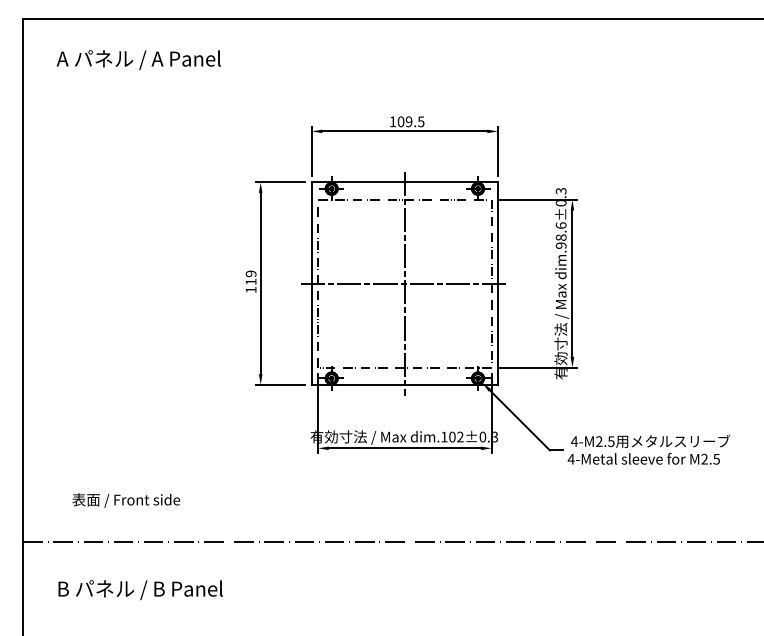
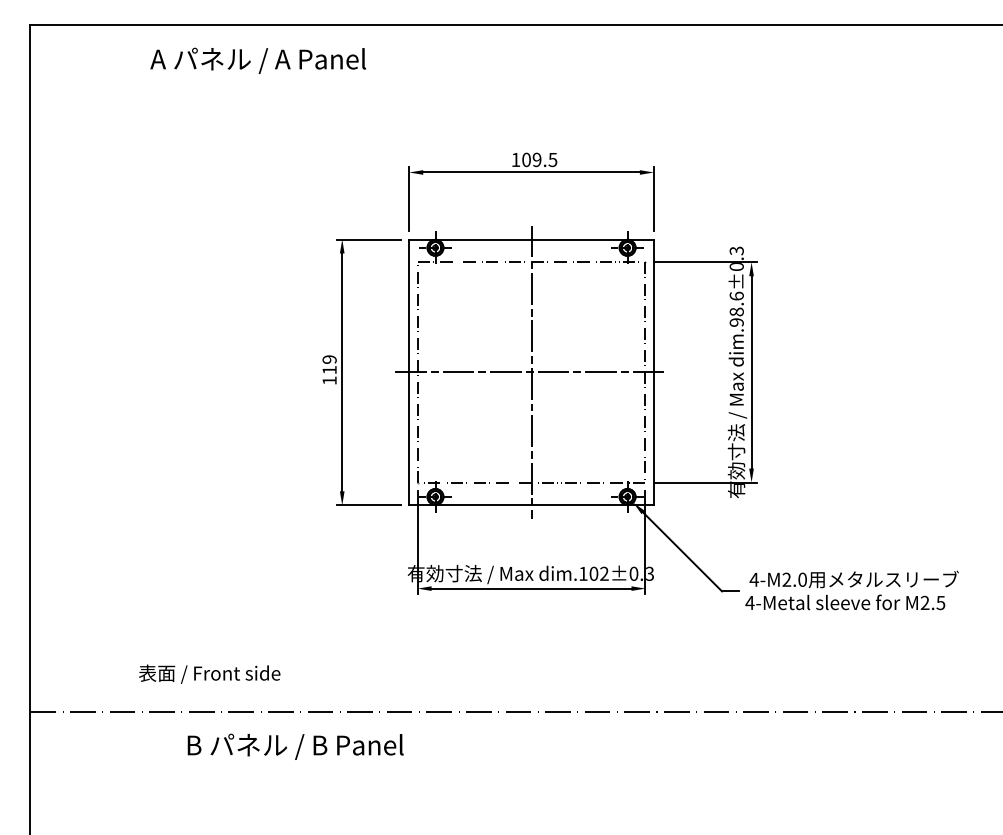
text: (138, 59) -> (257, 60), moved
text: (611, 441) -> (802, 579), 4-M2.5 -> 4-M2.0
text: (126, 500) -> (209, 673), moved
text: (140, 589) -> (295, 746), moved

